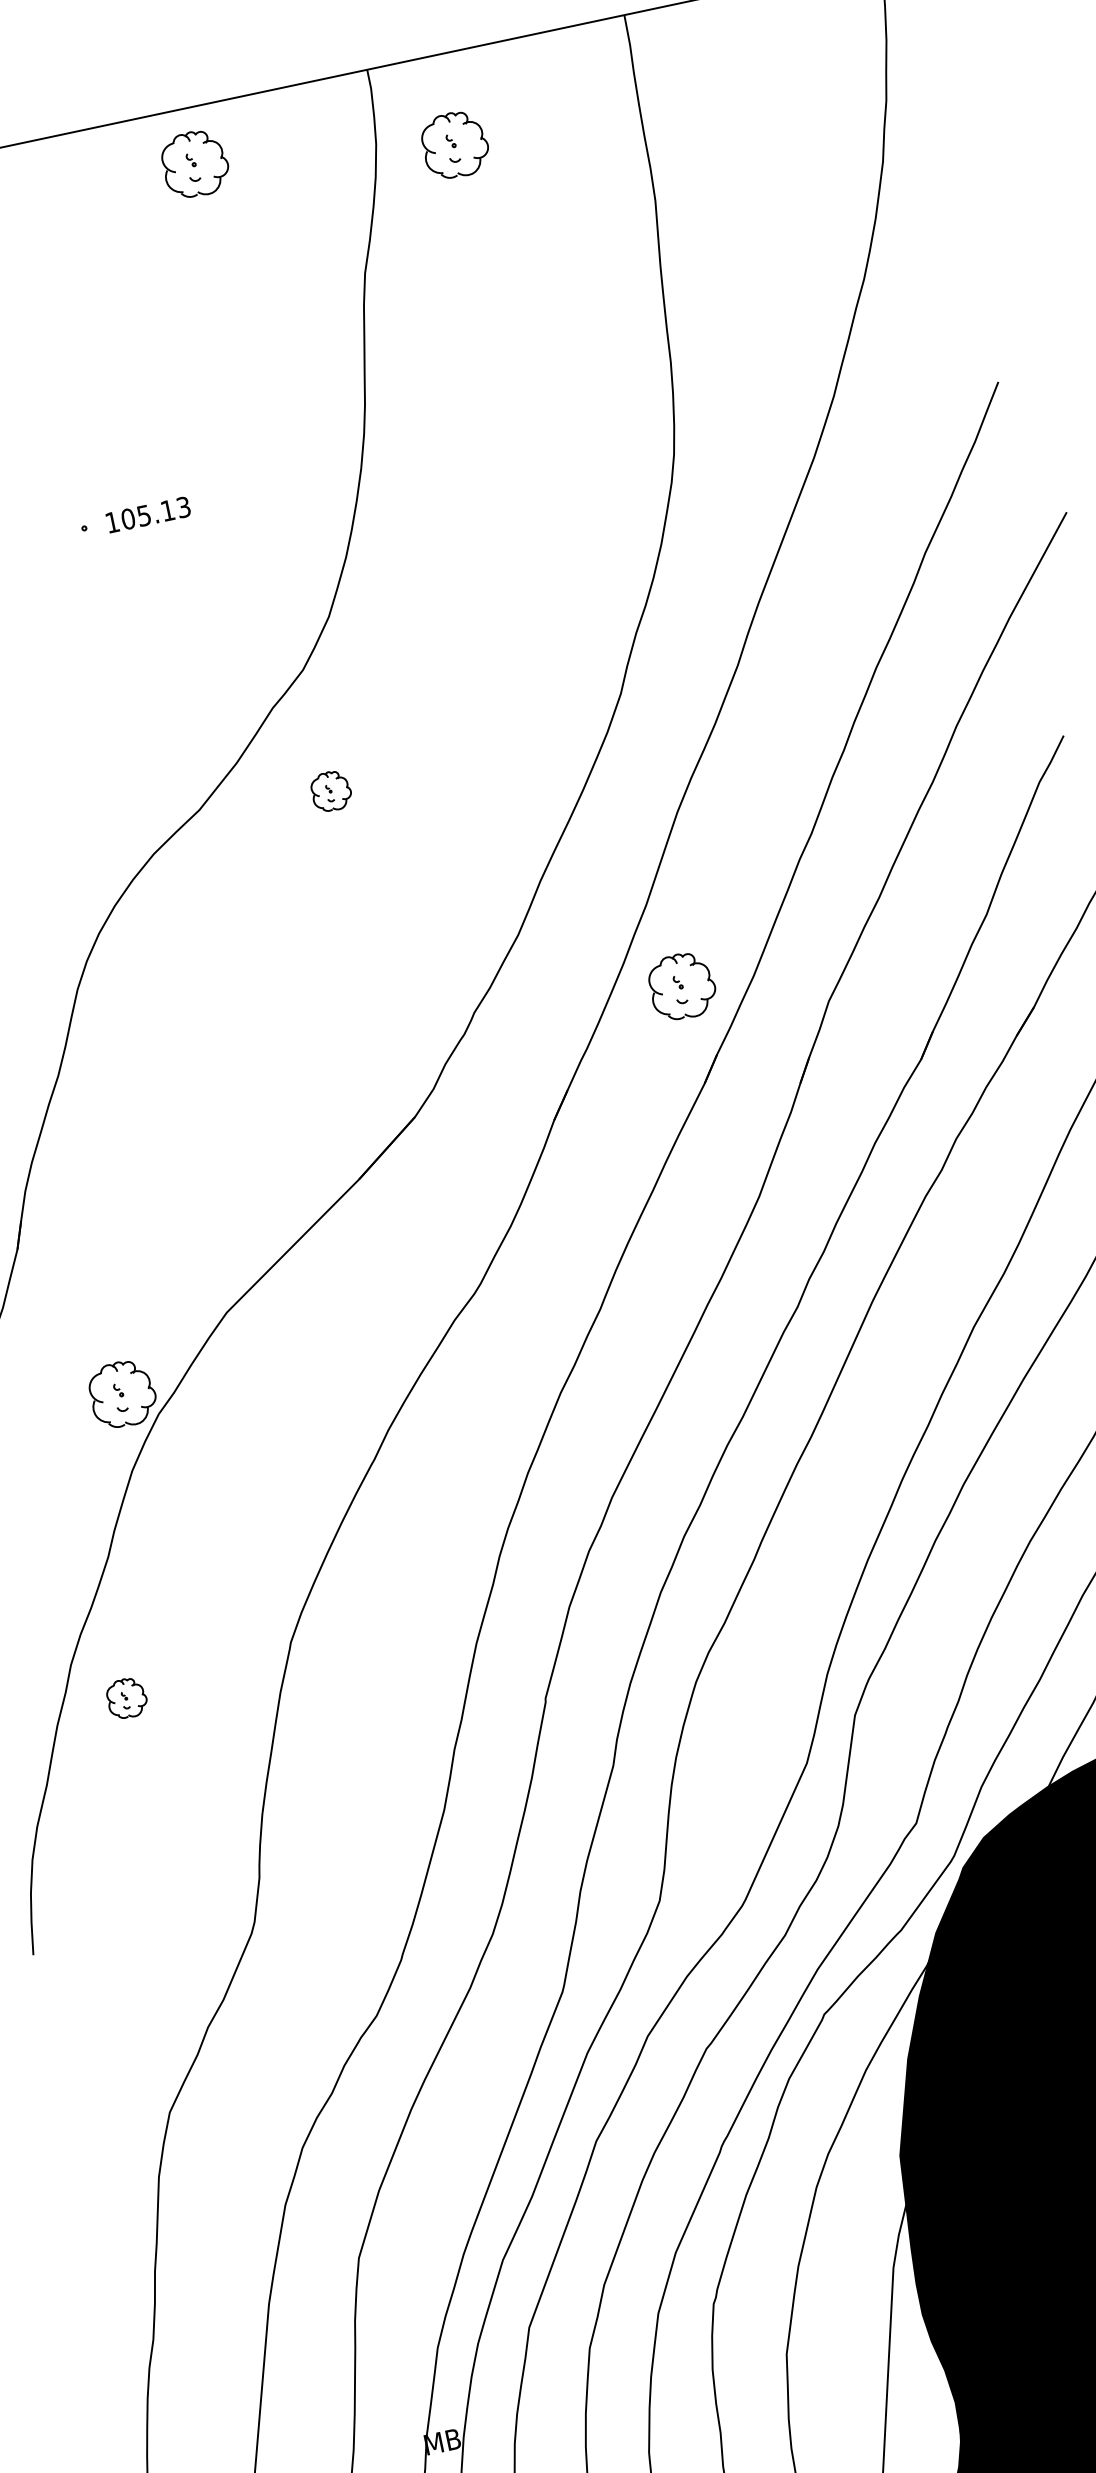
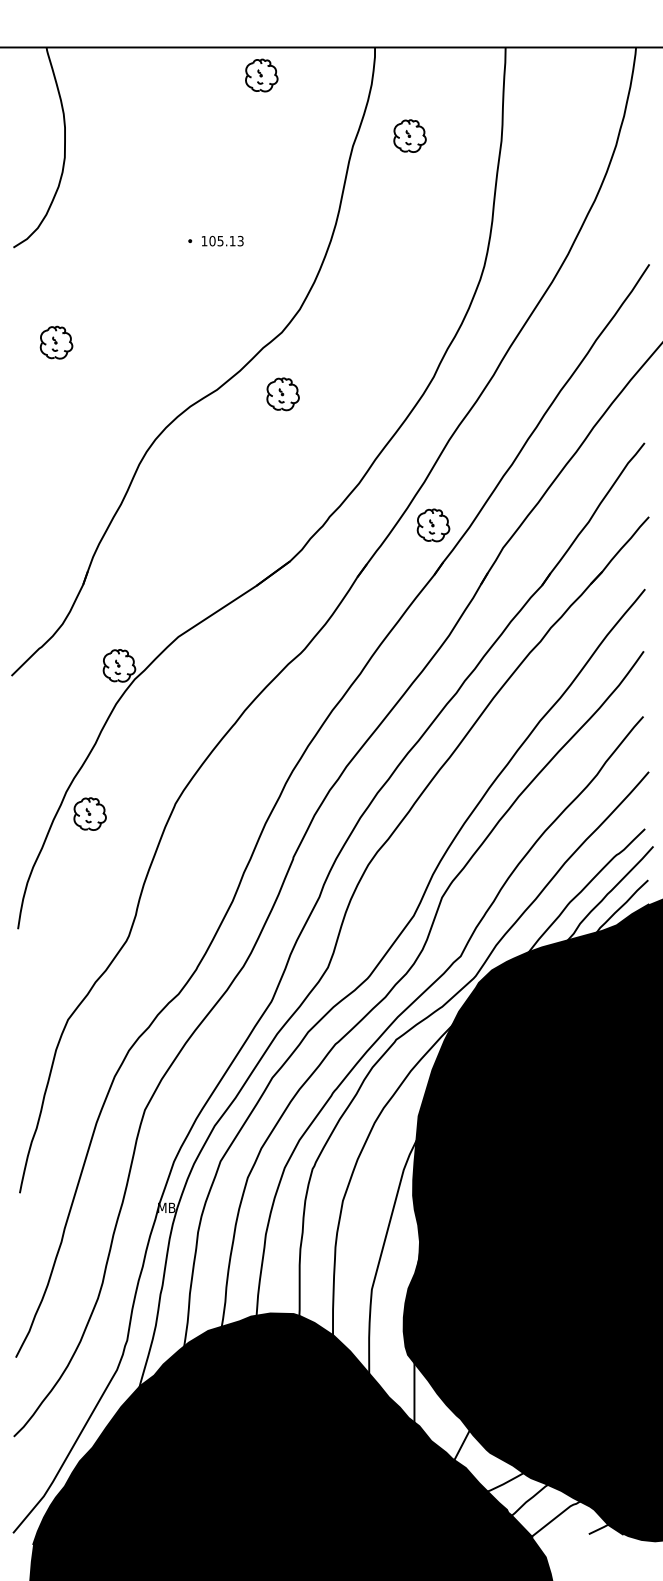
part: (453, 143) -> (409, 135), moved
part: (194, 164) -> (261, 75), moved
part: (330, 791) -> (282, 394), size x1.67
part: (125, 1697) -> (89, 813), size x1.67

